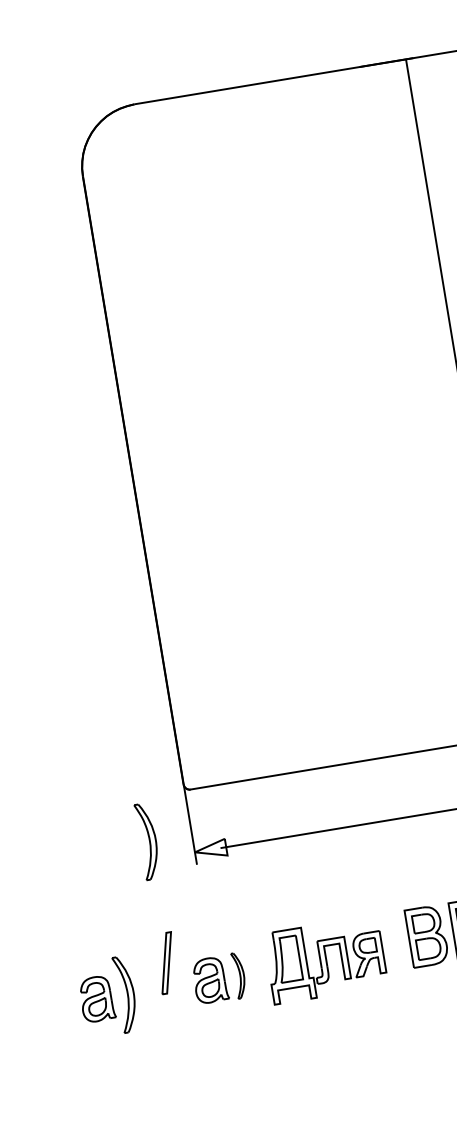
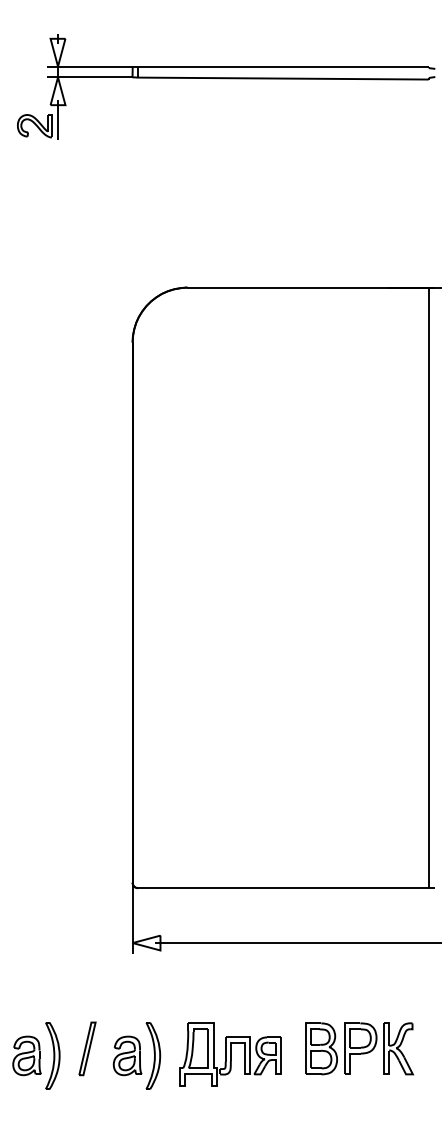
part: (147, 841) -> (93, 926), removed
part: (166, 962) -> (87, 1048), moved
part: (239, 975) -> (153, 1055), size x1.67

